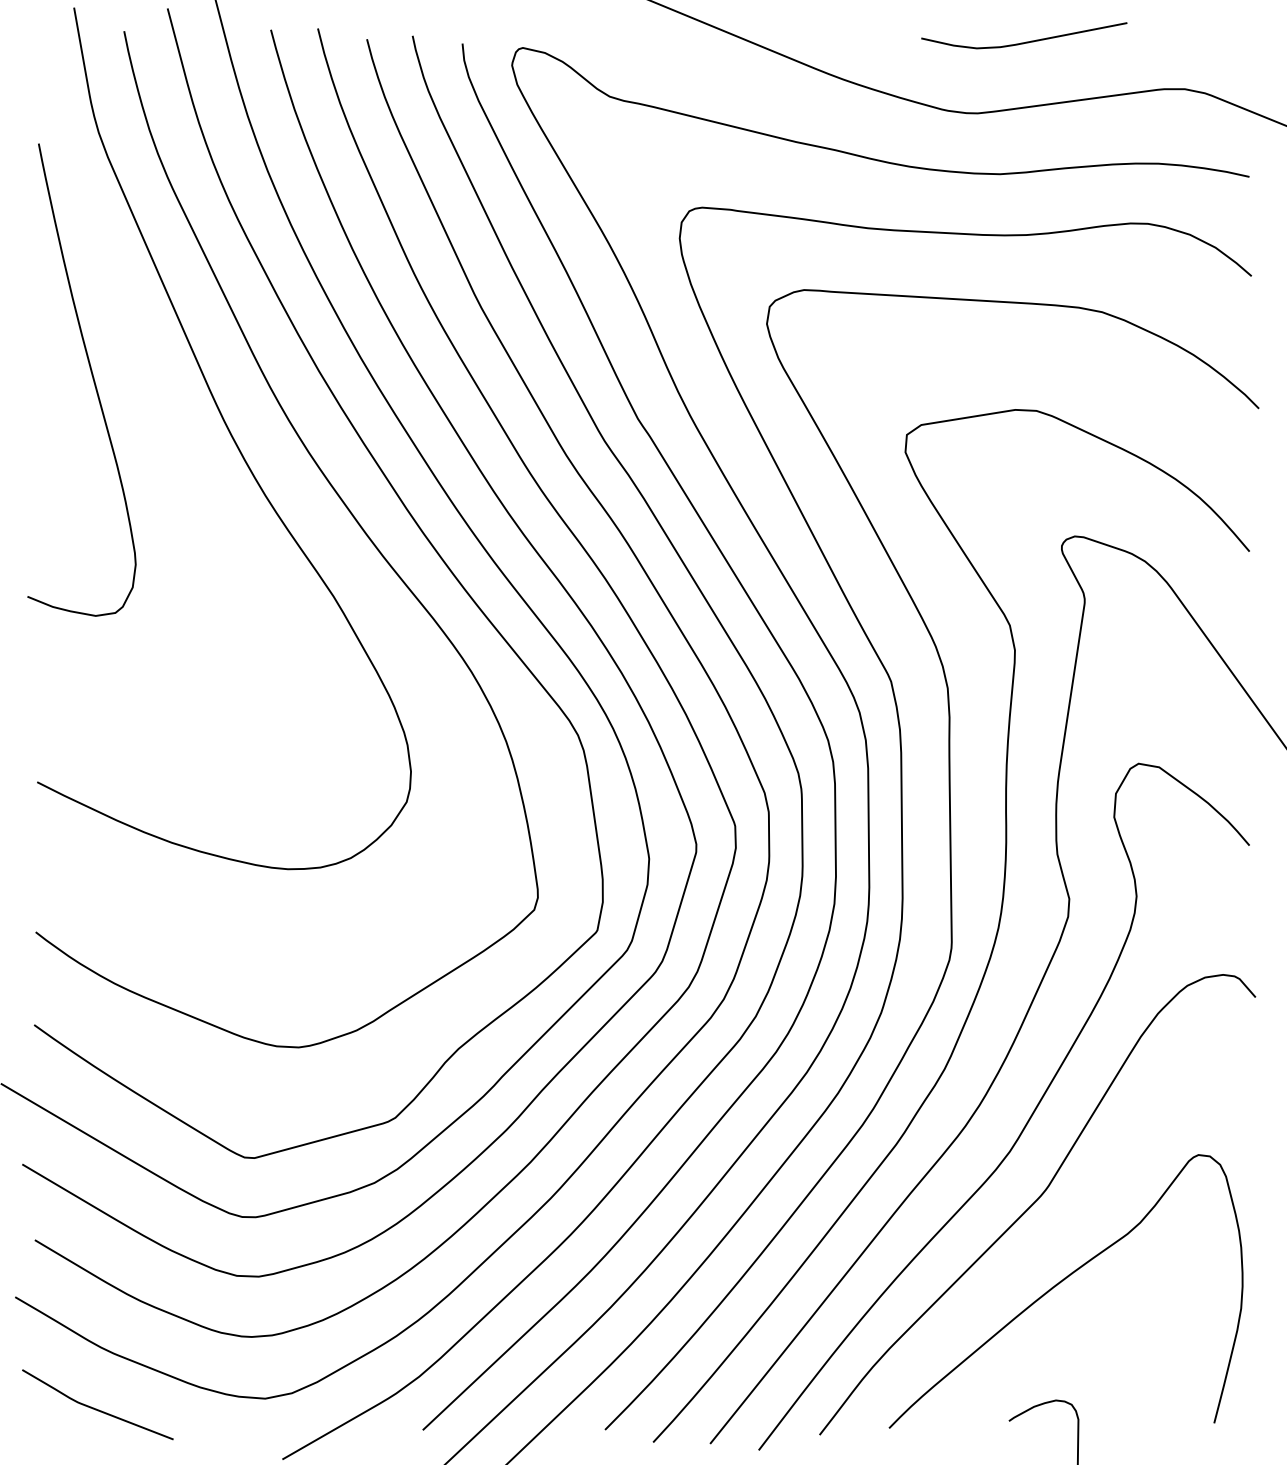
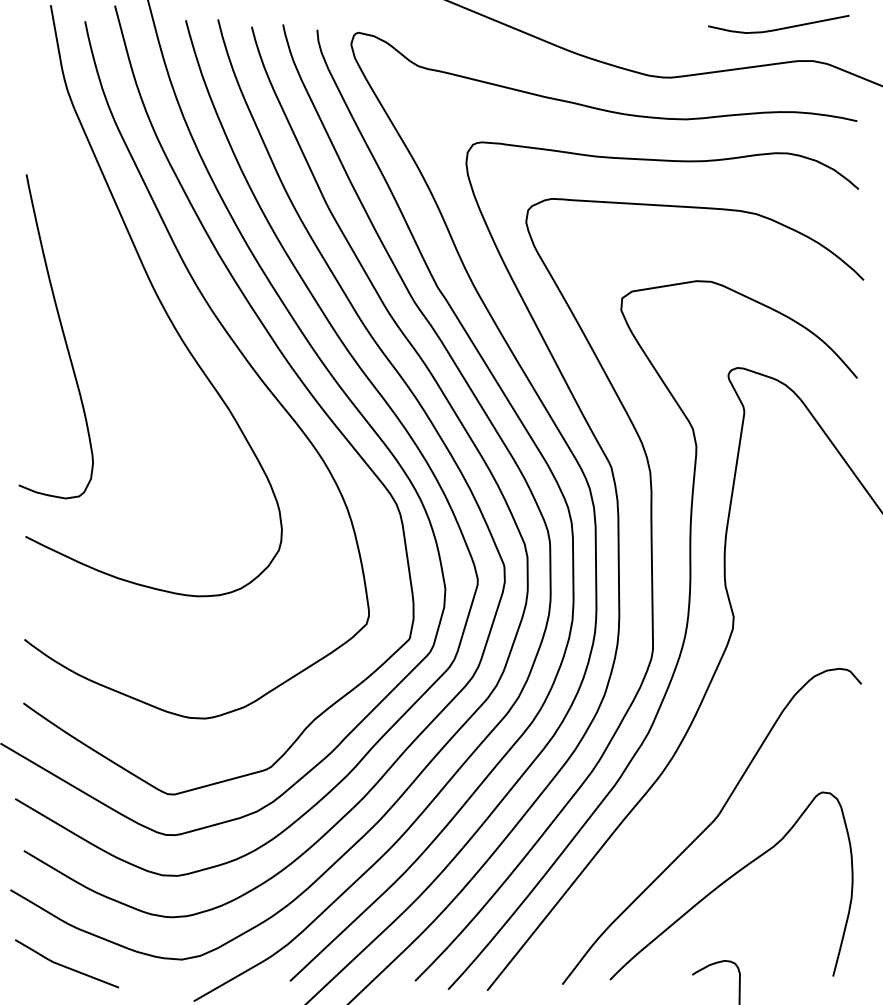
curve: (1023, 41) -> (778, 28), moved
curve: (91, 376) -> (62, 334), moved
curve: (1025, 1123) -> (703, 770), removed

